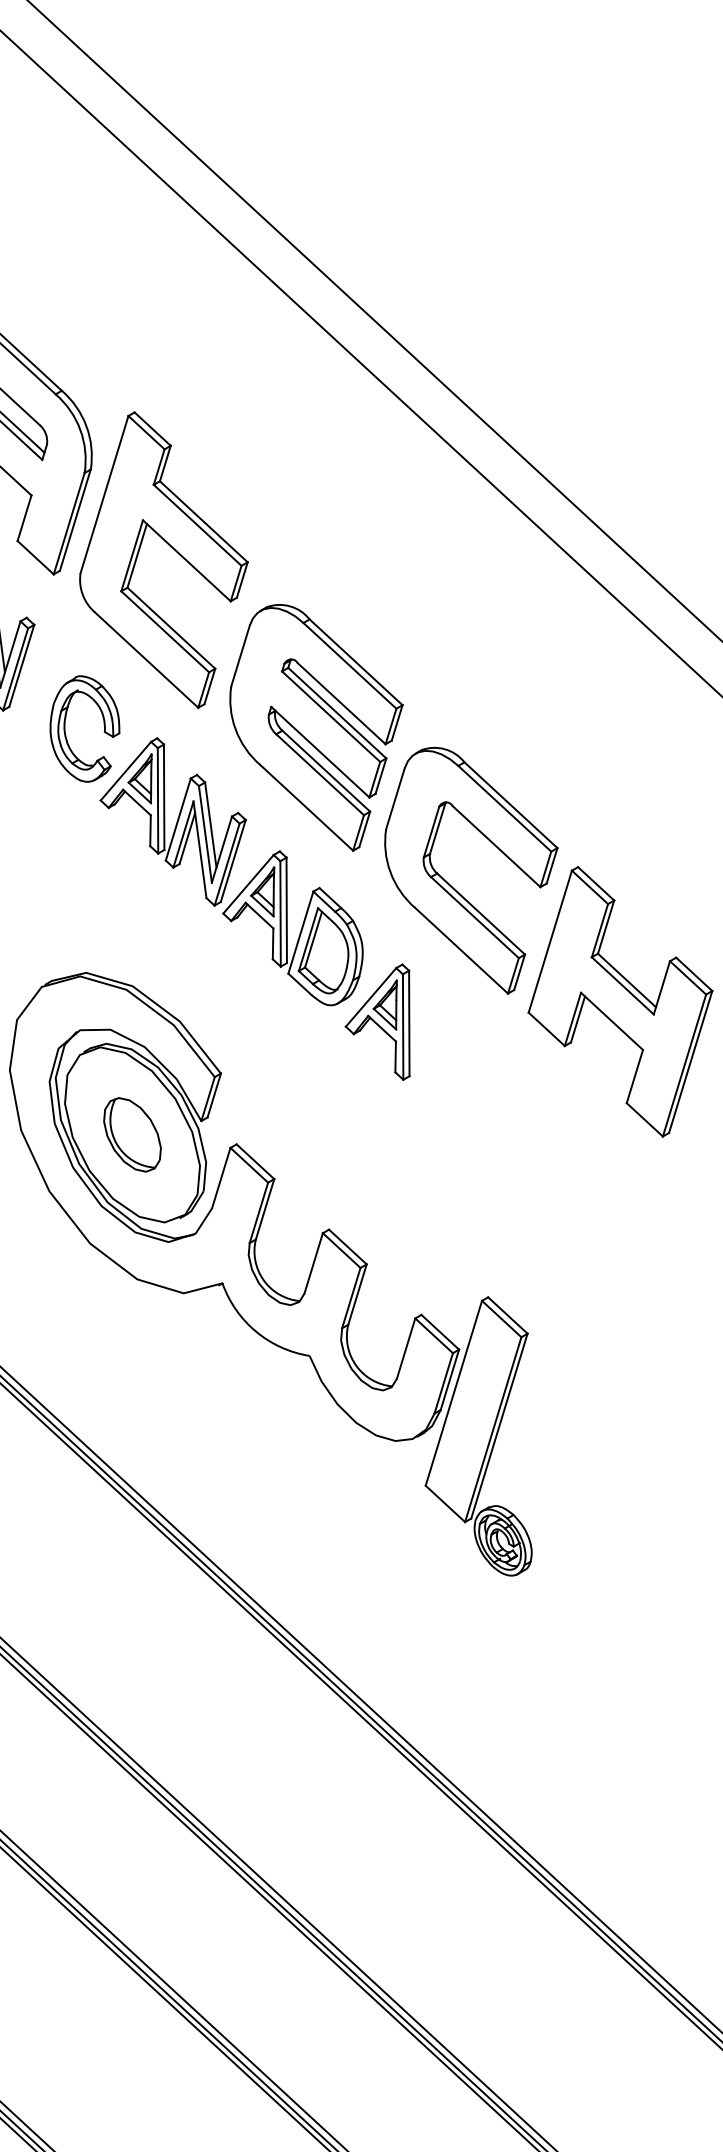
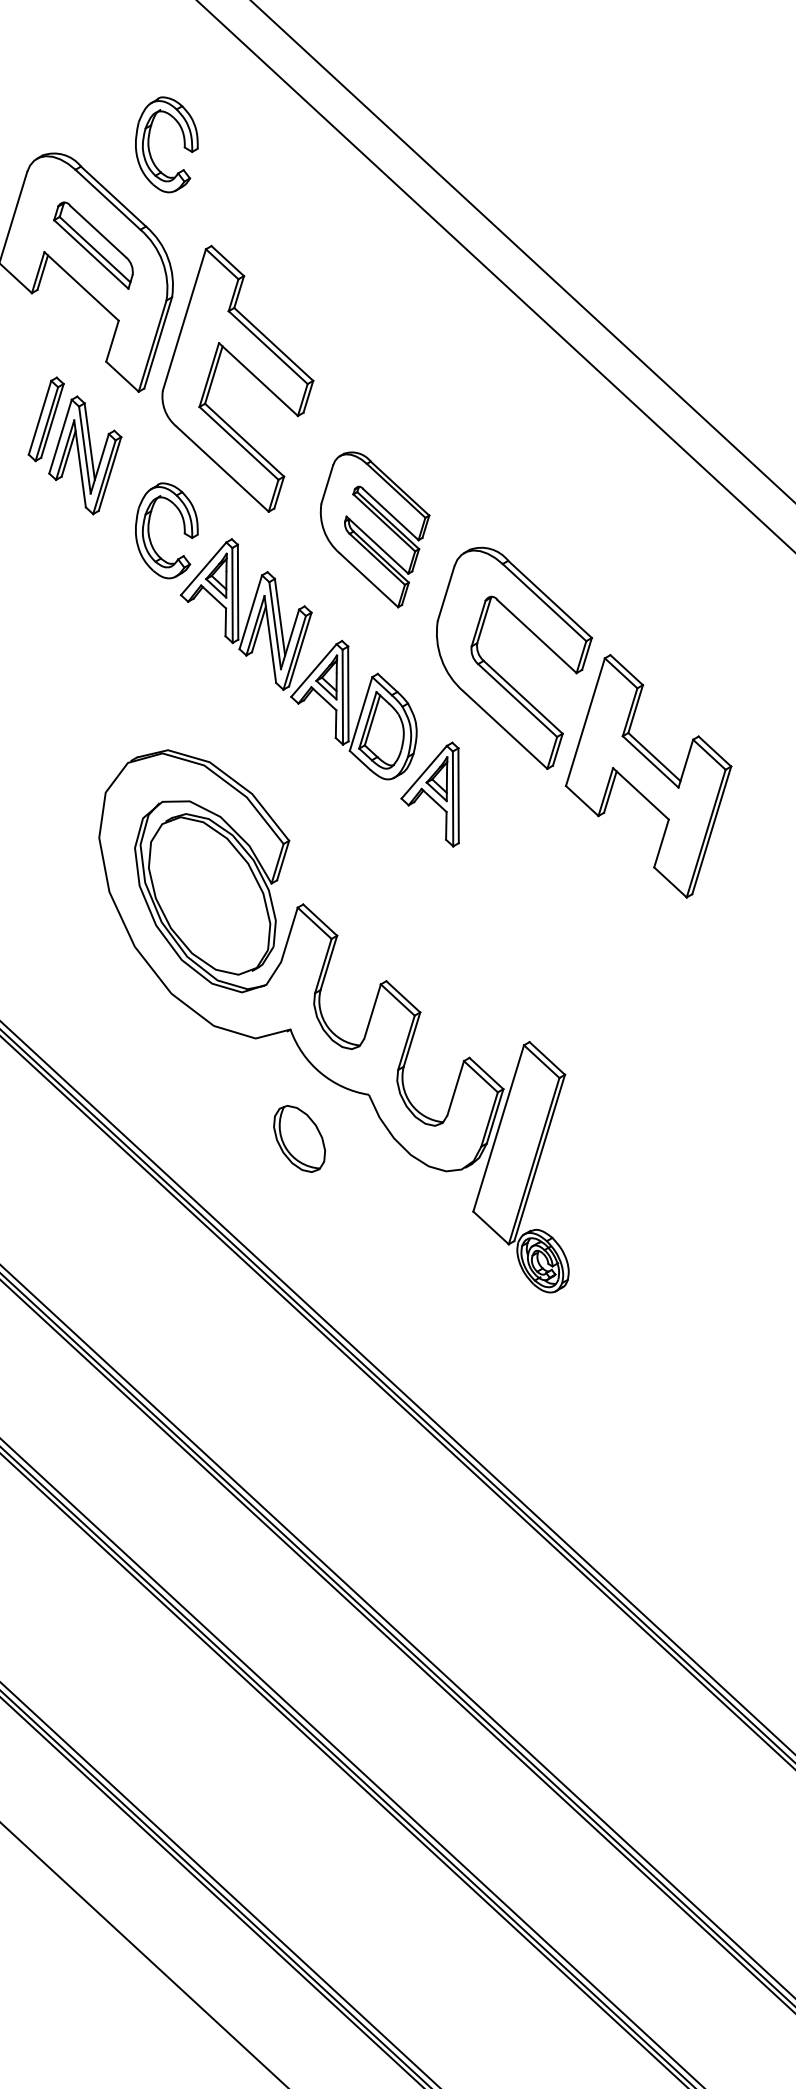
part: (65, 299) -> (149, 144), added
part: (315, 727) -> (374, 529), size x0.7
part: (132, 1134) -> (299, 1138), moved

